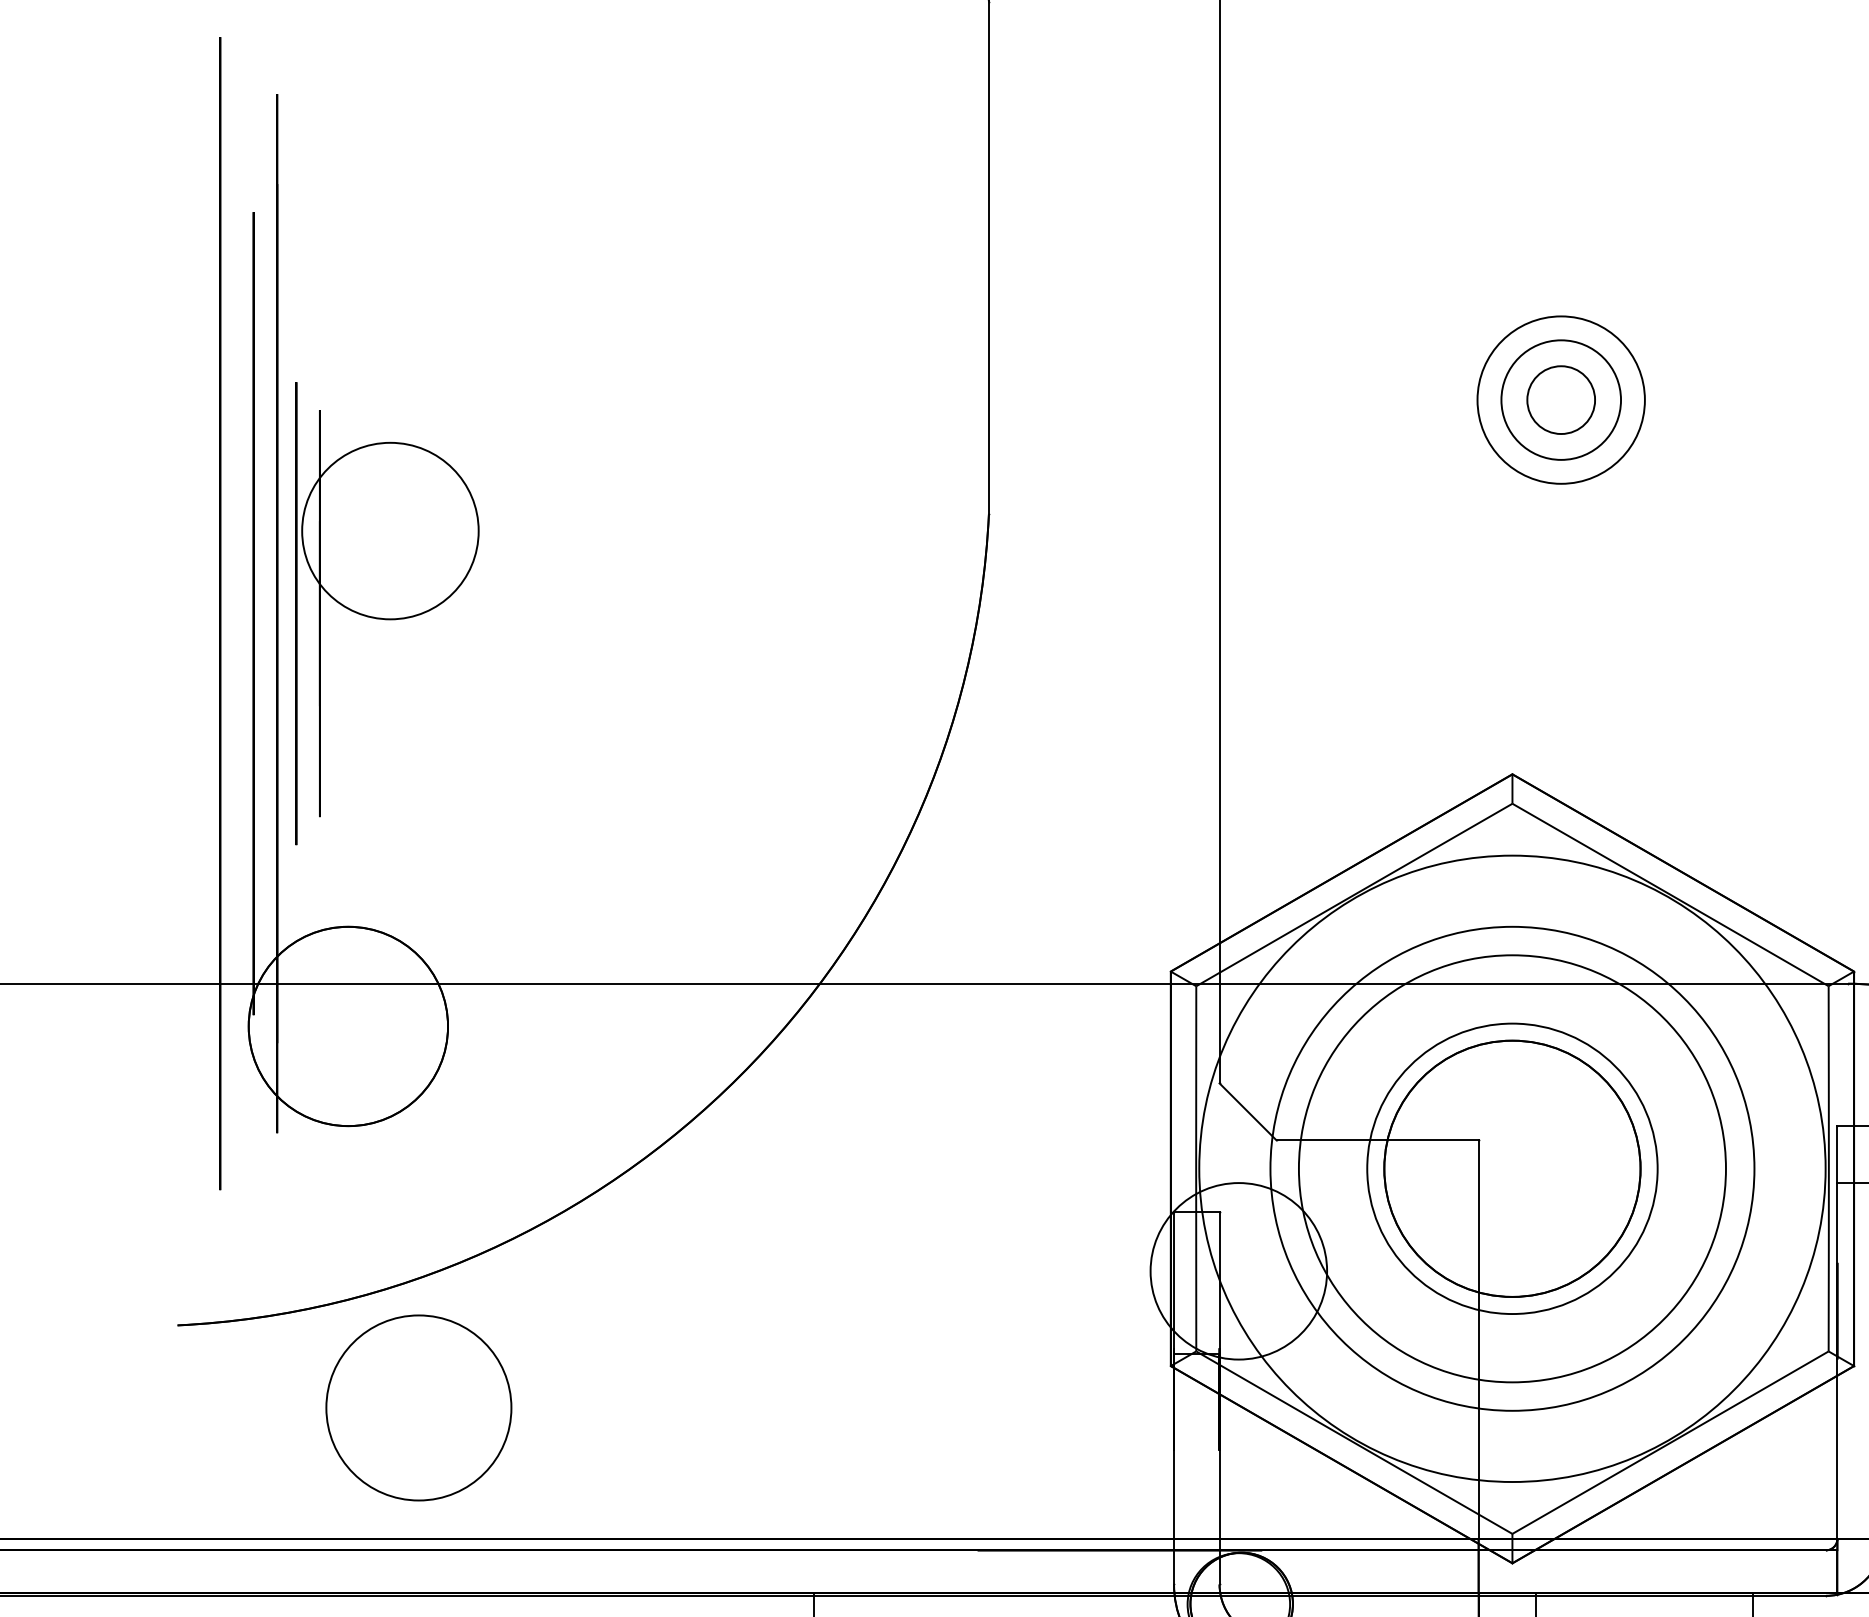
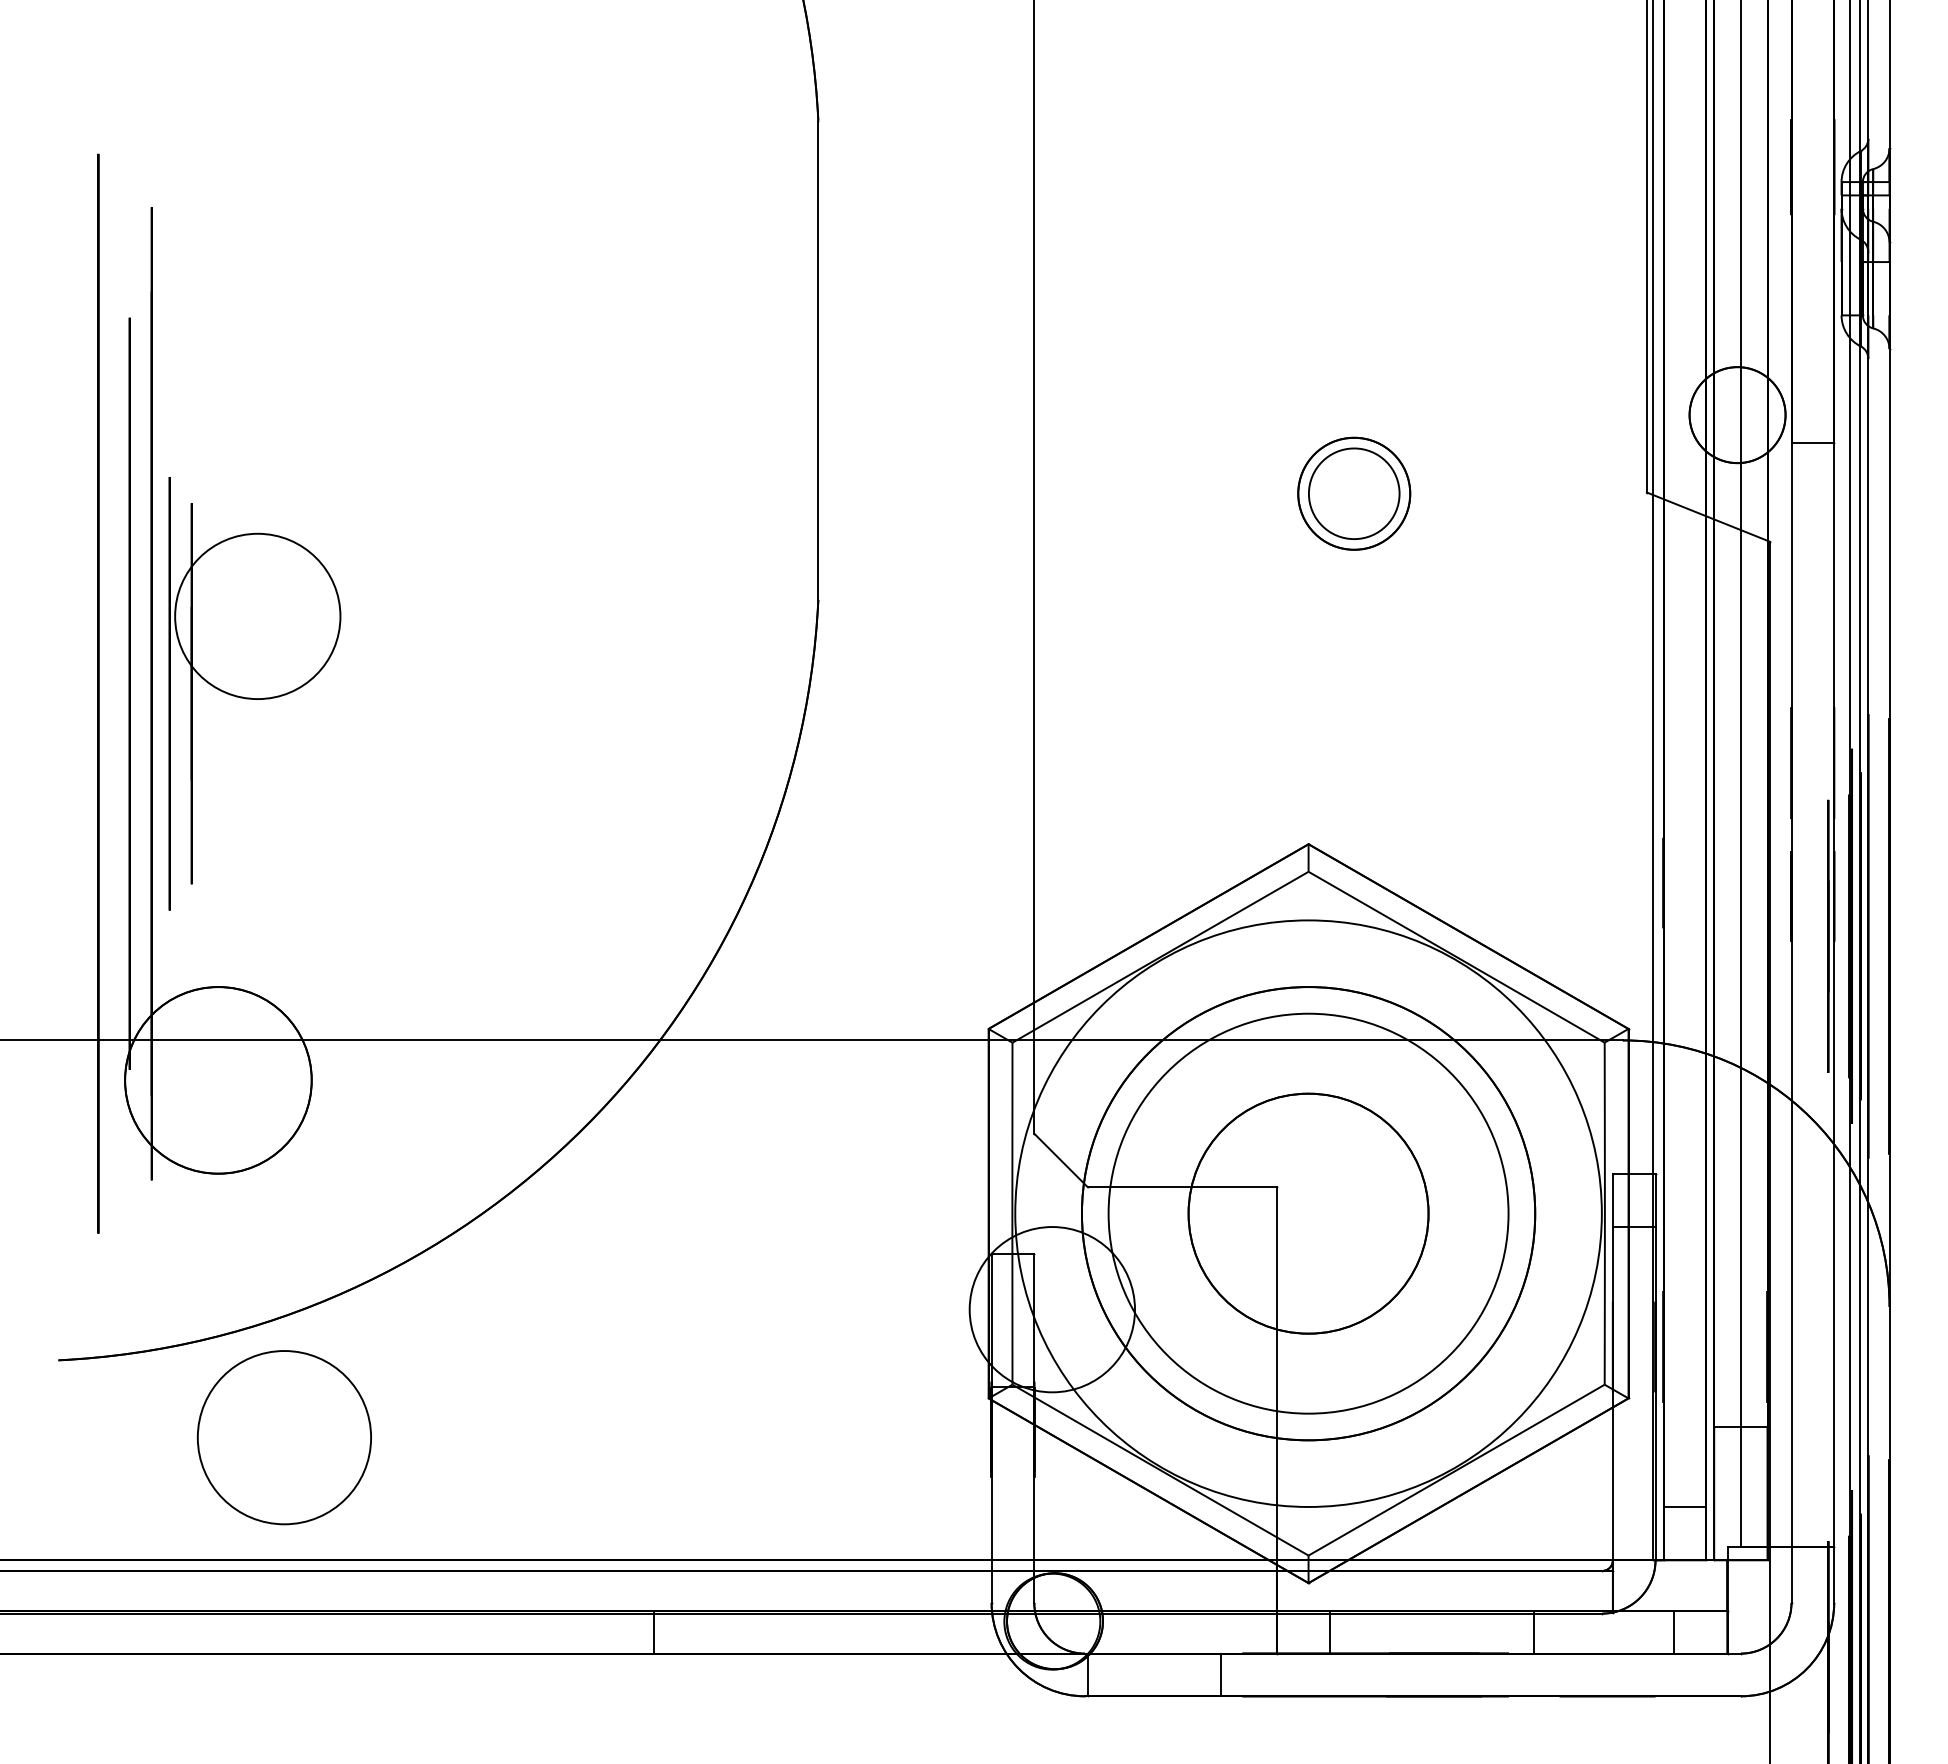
circle: (1560, 399) -> (1353, 493), size x1.43
circle: (1561, 399) -> (1354, 493), size x0.71
circle: (1512, 1168) -> (1308, 1213), size x1.67

